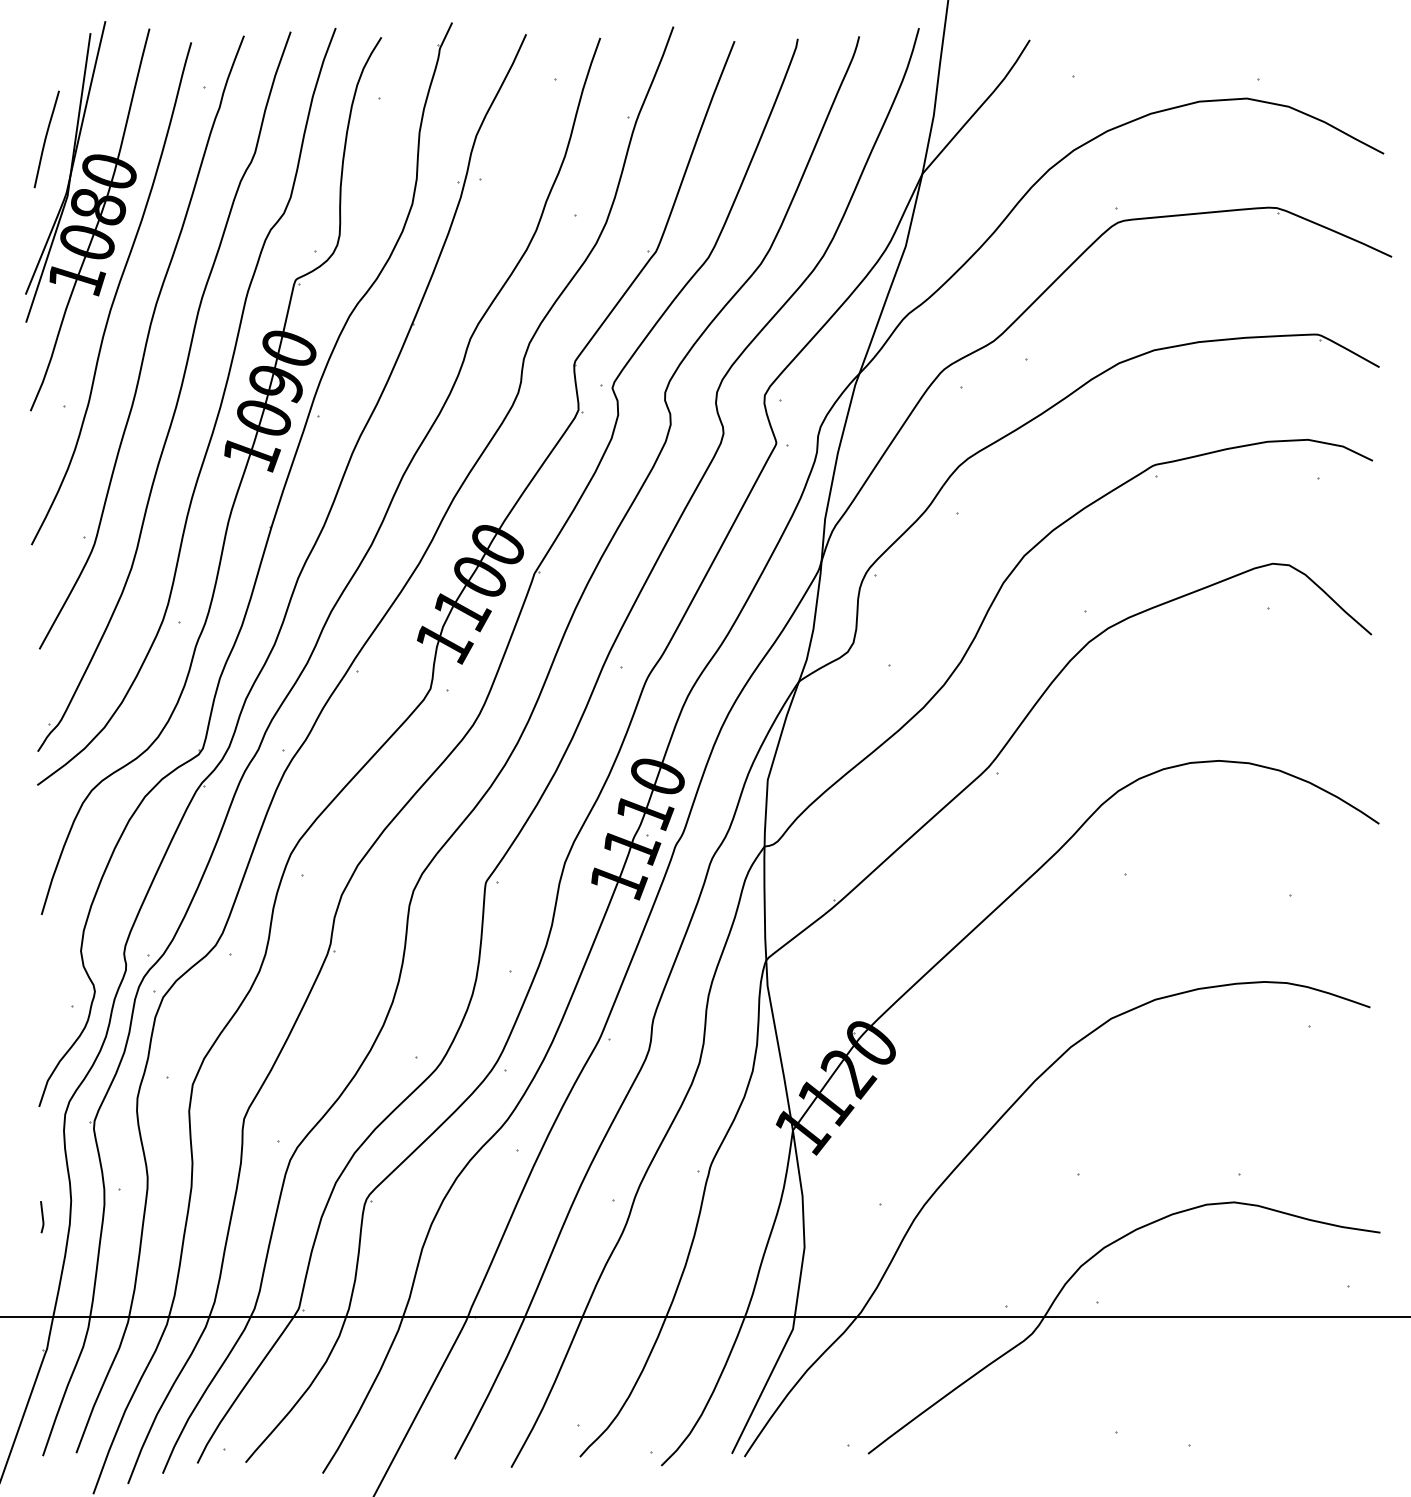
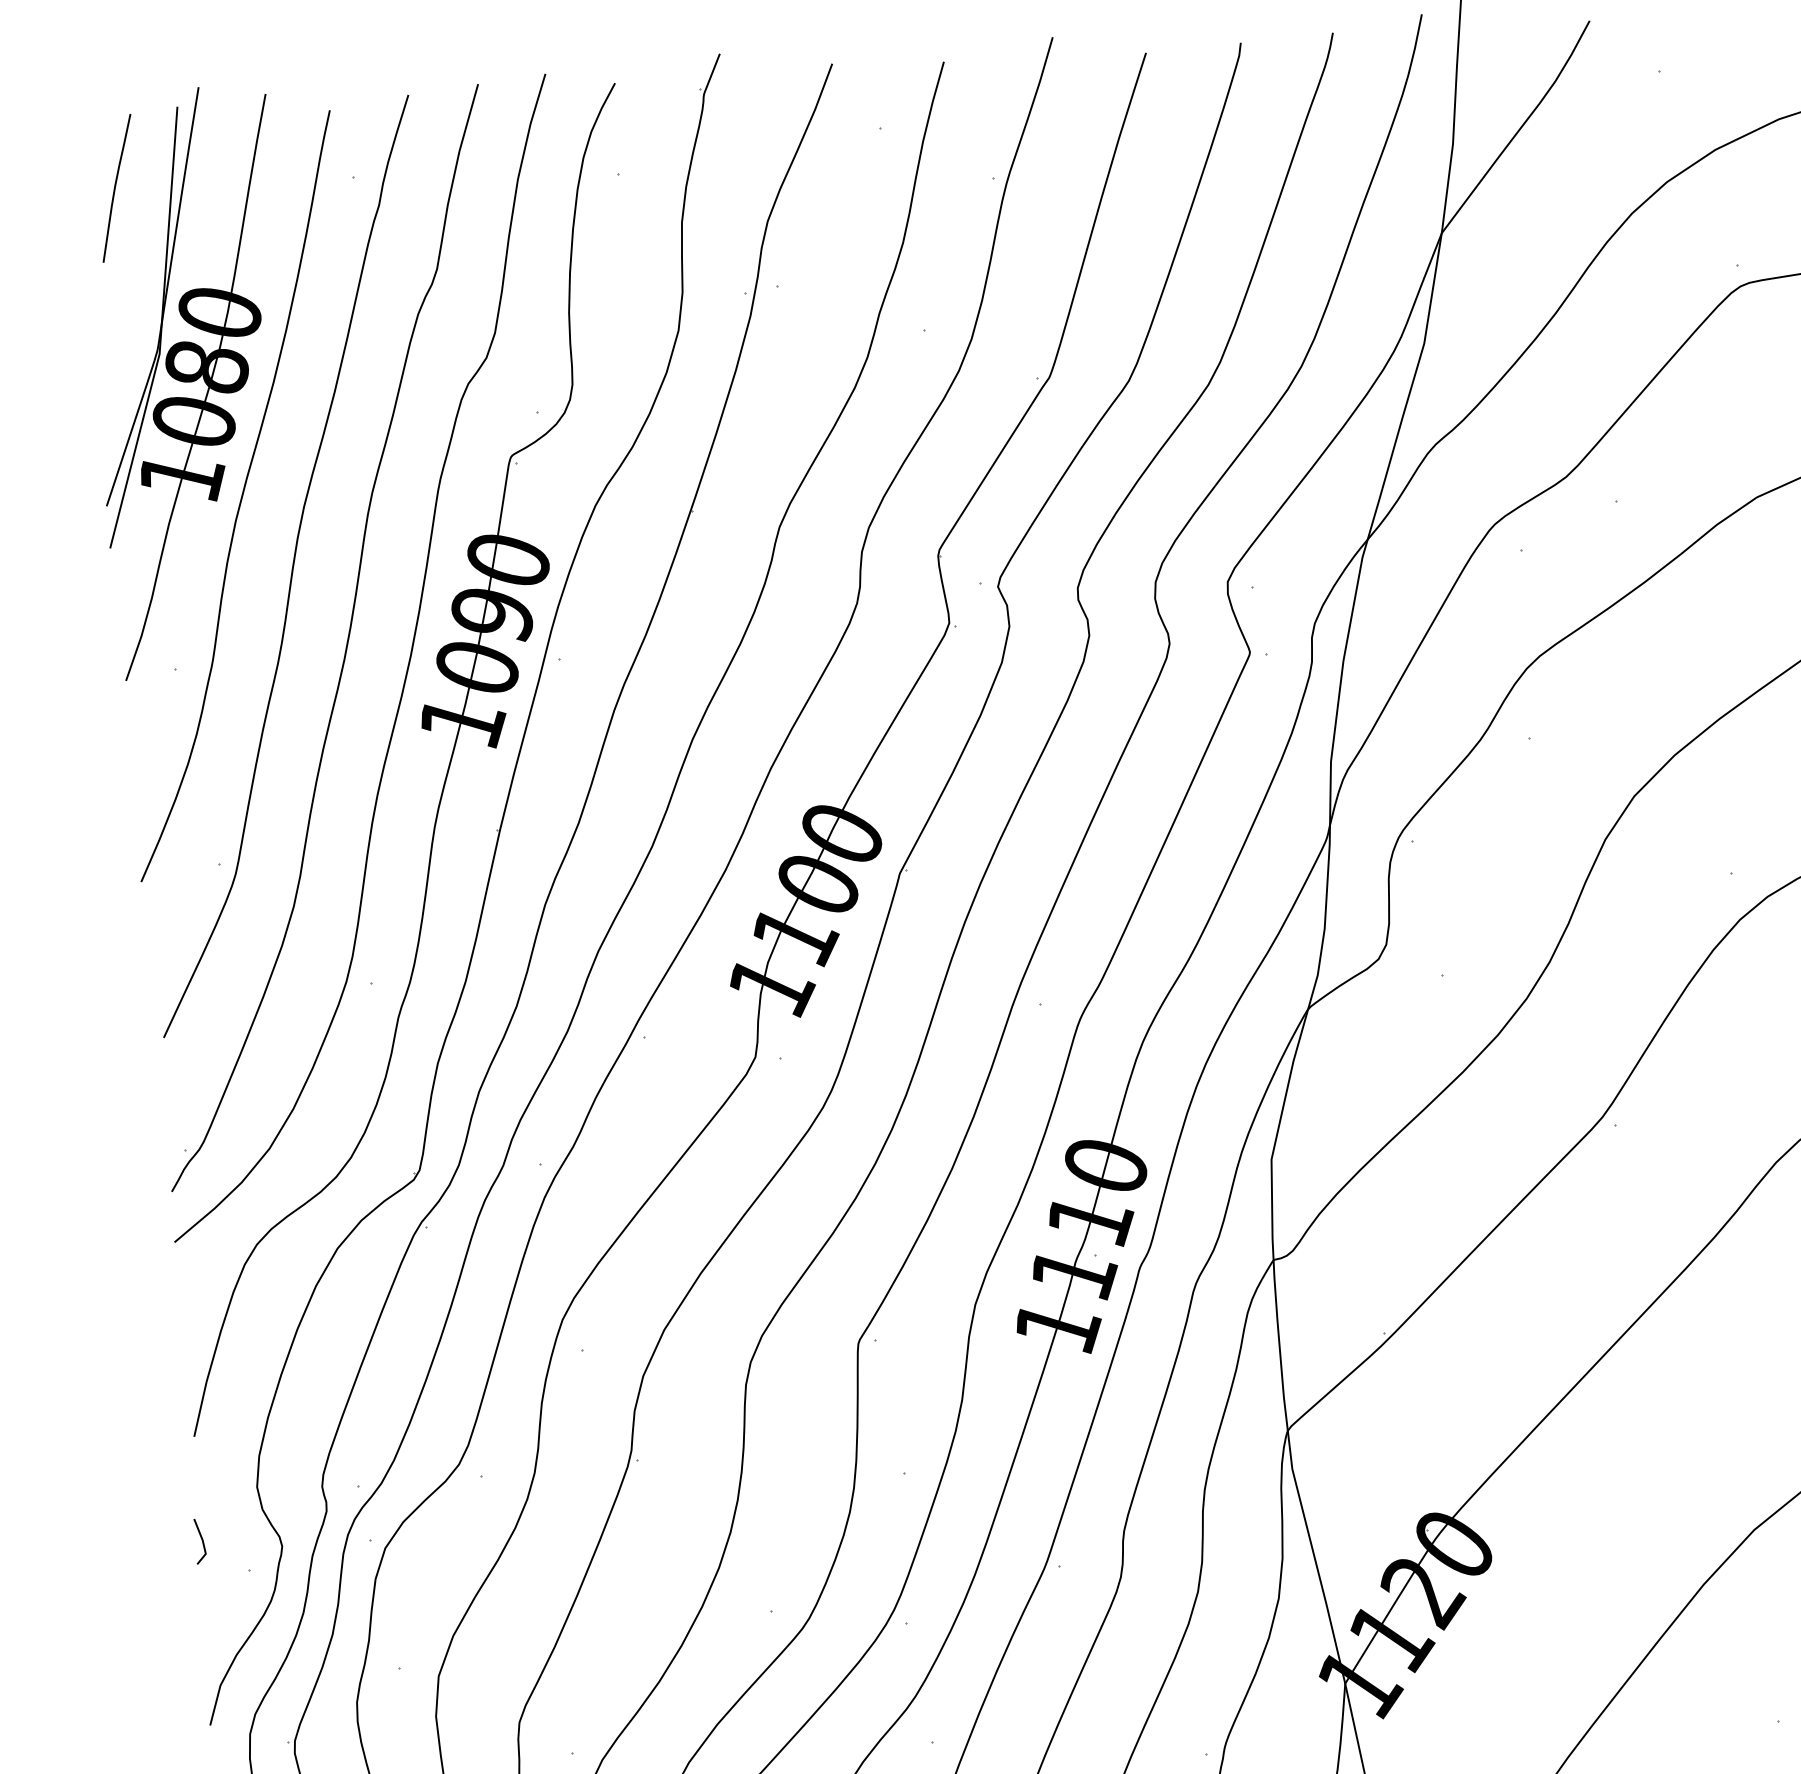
curve: (46, 139) -> (116, 188), moved
line: (41, 984) -> (201, 1541), added

